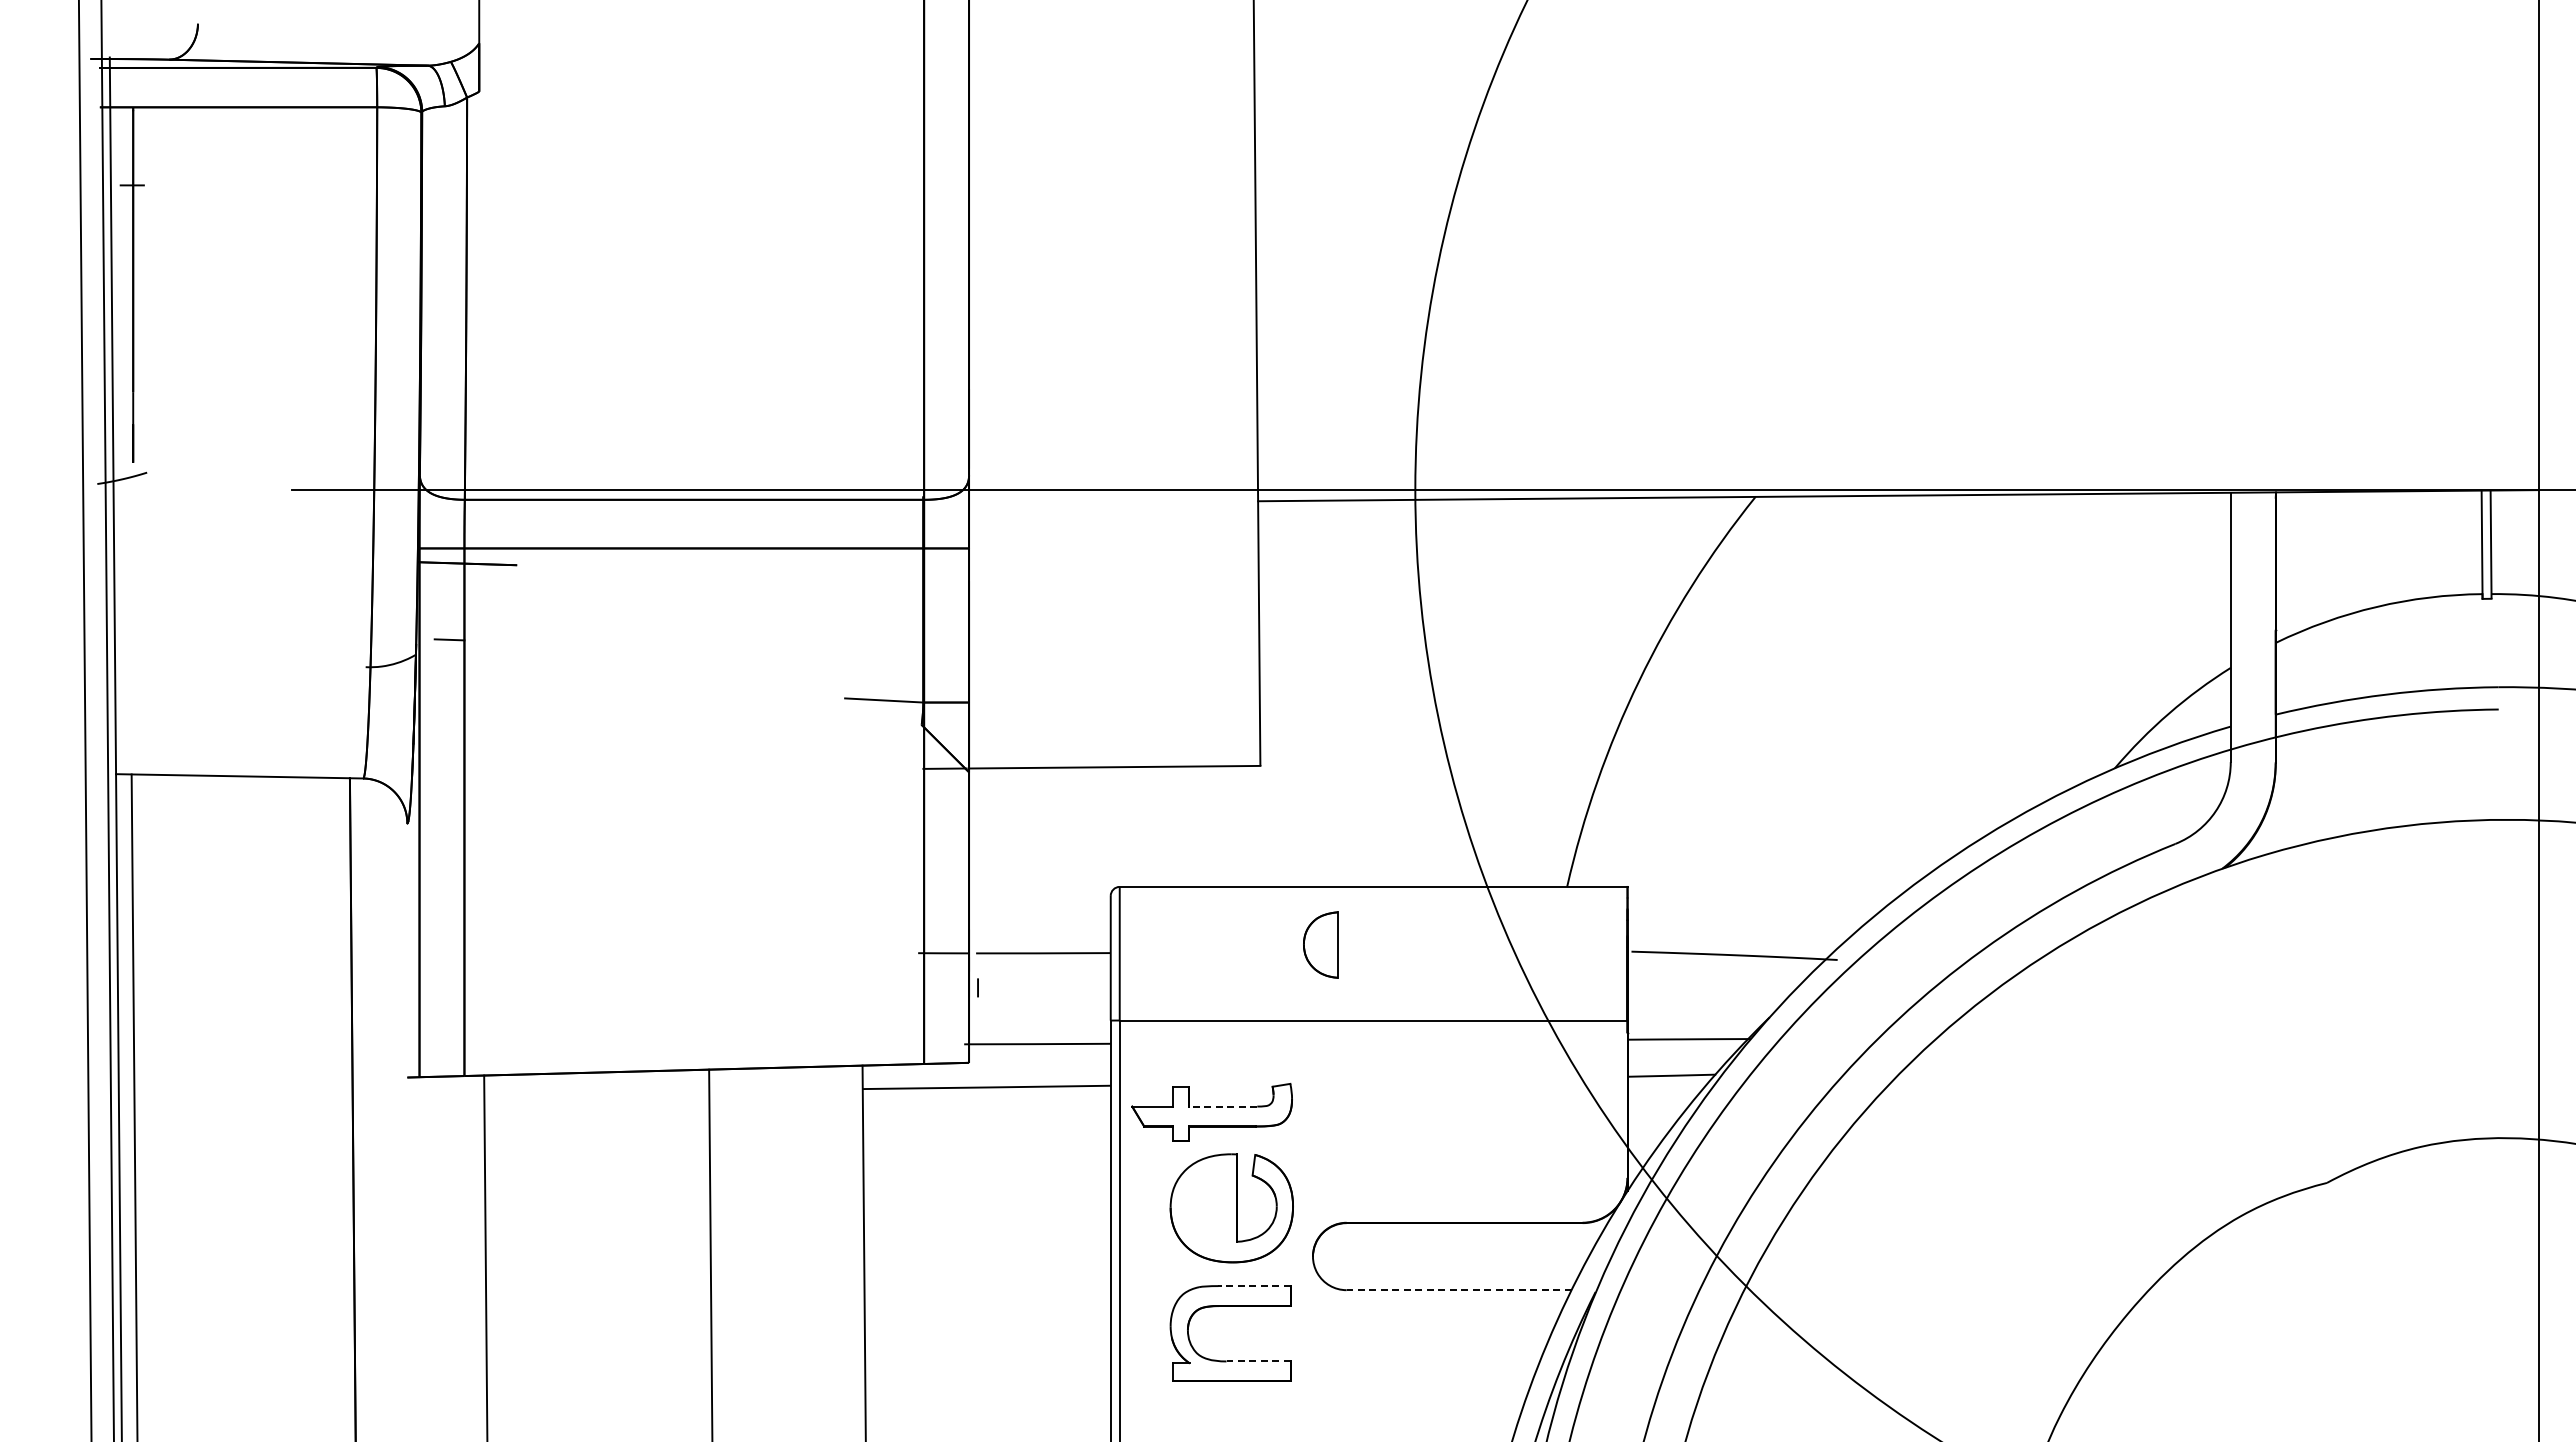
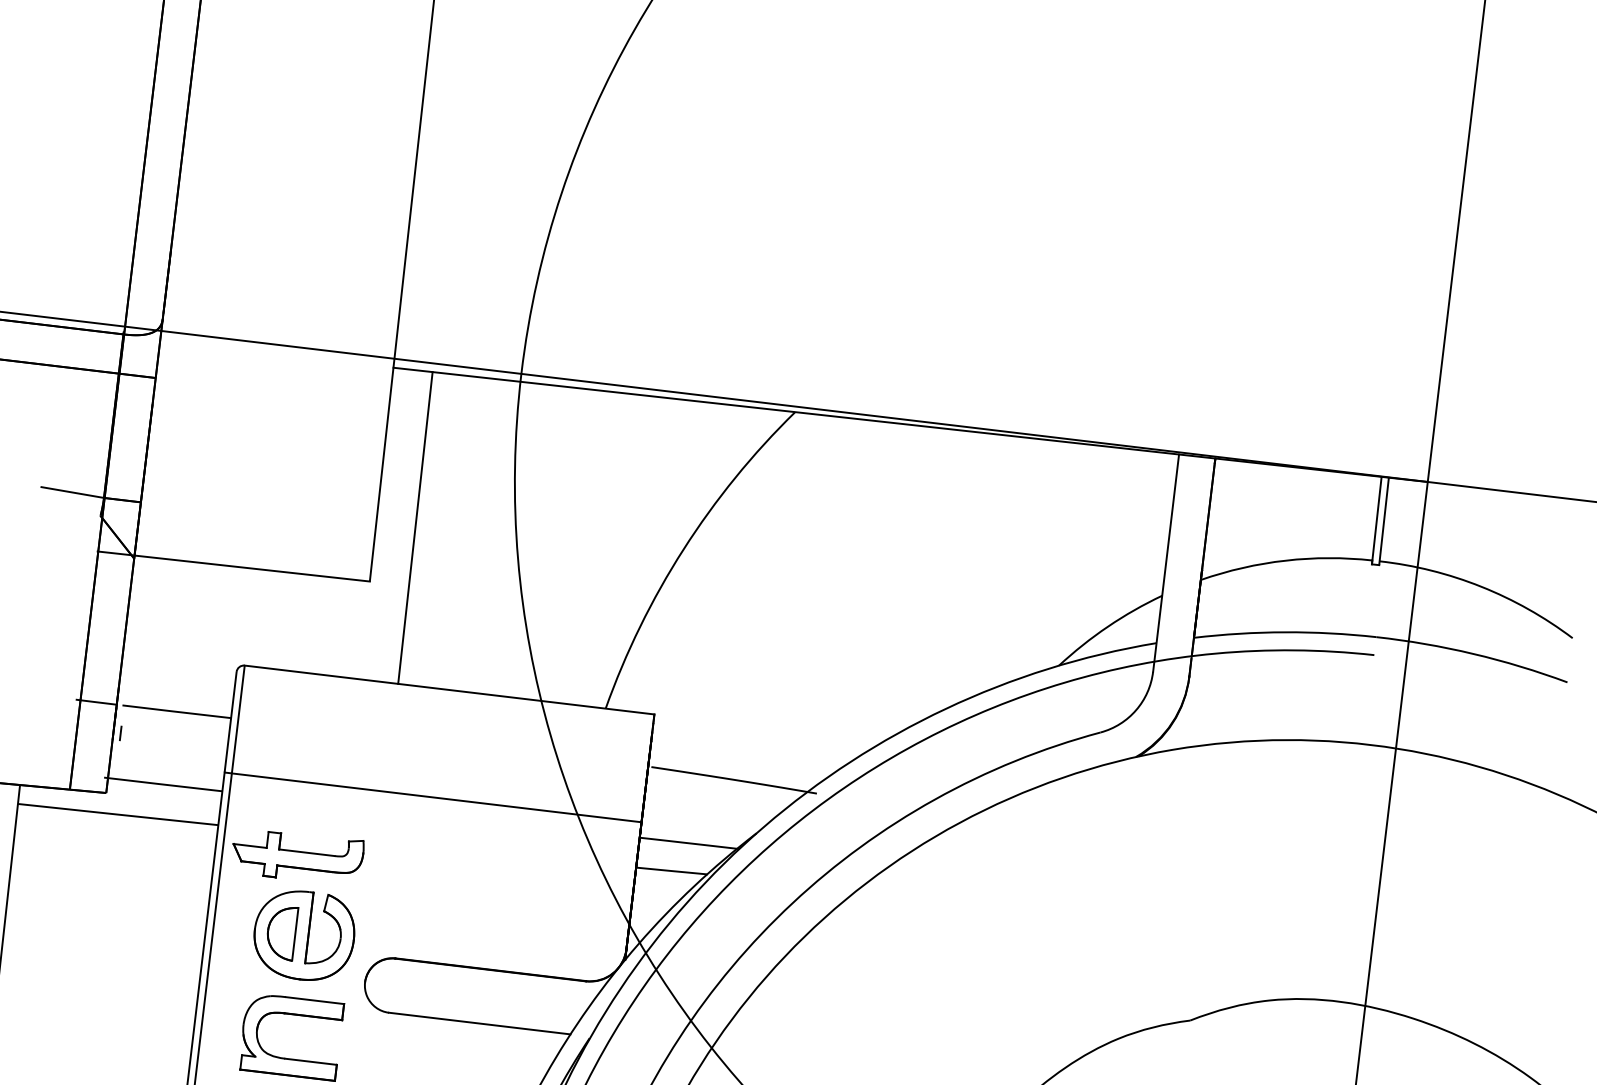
line: (1307, 693) -> (414, 527), added
part: (1320, 944) -> (281, 932), moved
line: (1222, 1106) -> (306, 852), dashed -> solid
line: (1253, 1286) -> (314, 1000), dashed -> solid
line: (1458, 1290) -> (479, 1023), dashed -> solid
line: (1258, 1361) -> (311, 1061), dashed -> solid

